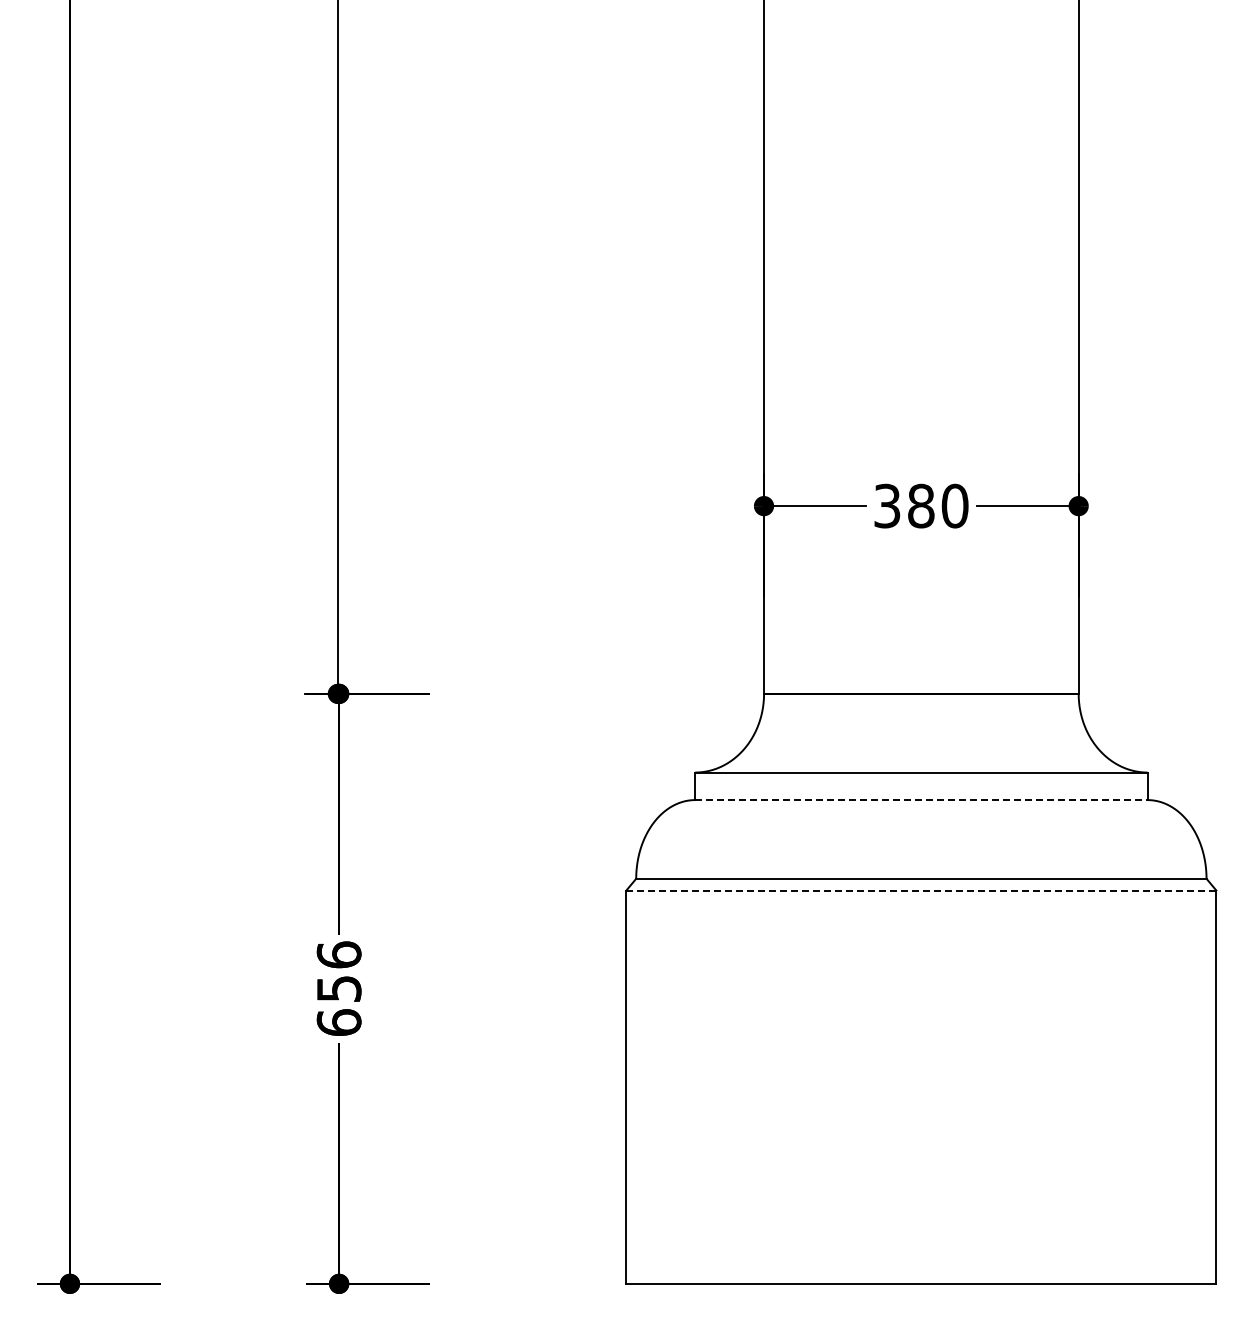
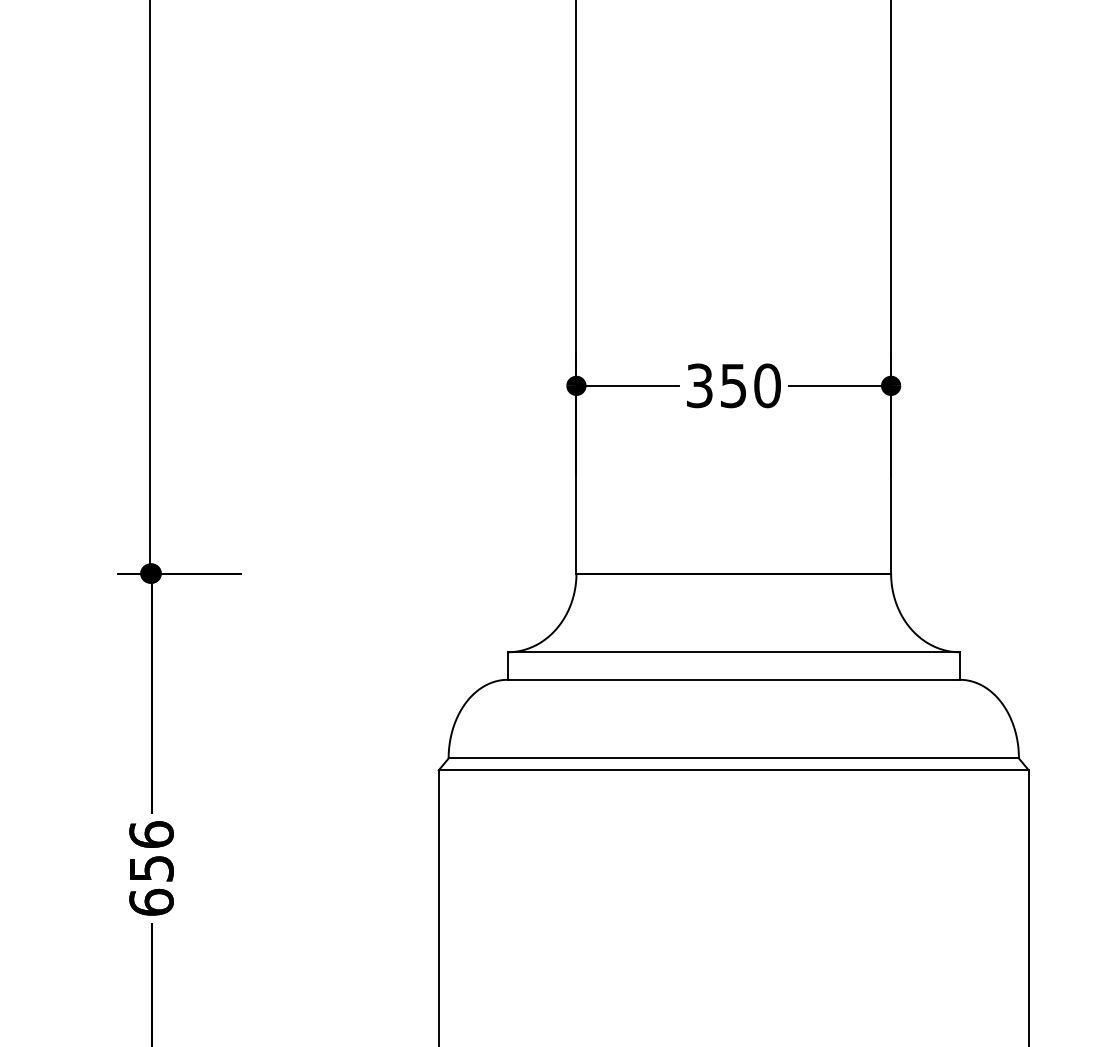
text: (921, 505) -> (733, 385), 380 -> 350
line: (921, 800) -> (733, 680), dashed -> solid
line: (921, 890) -> (733, 770), dashed -> solid

